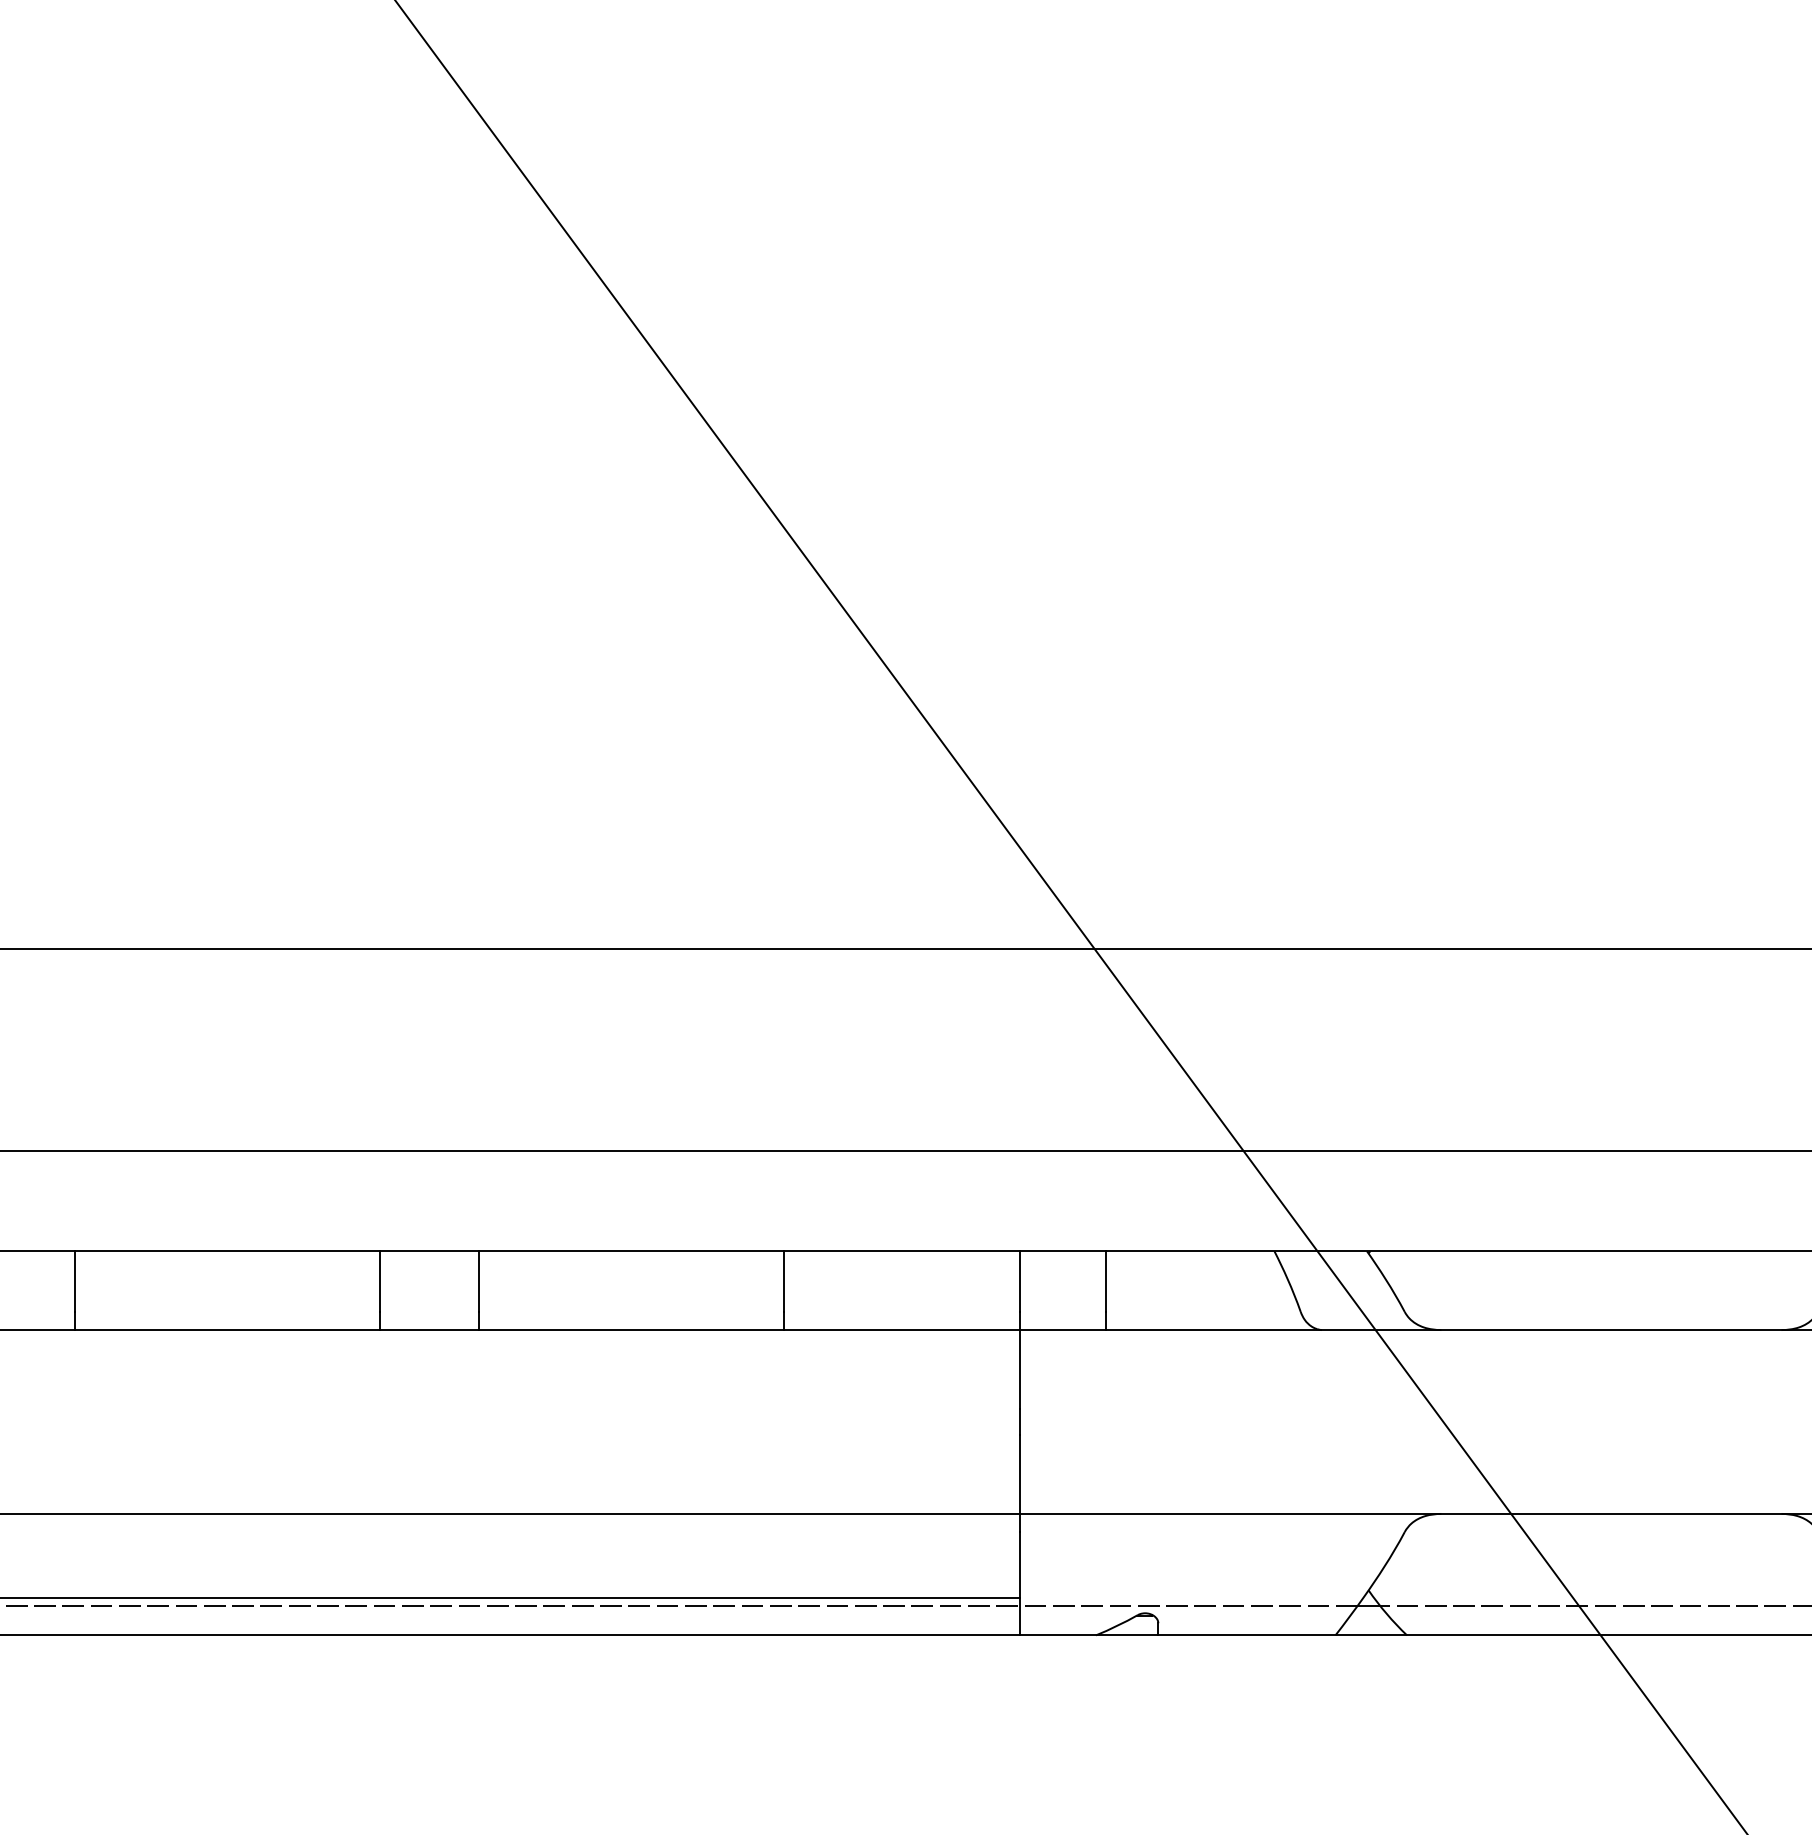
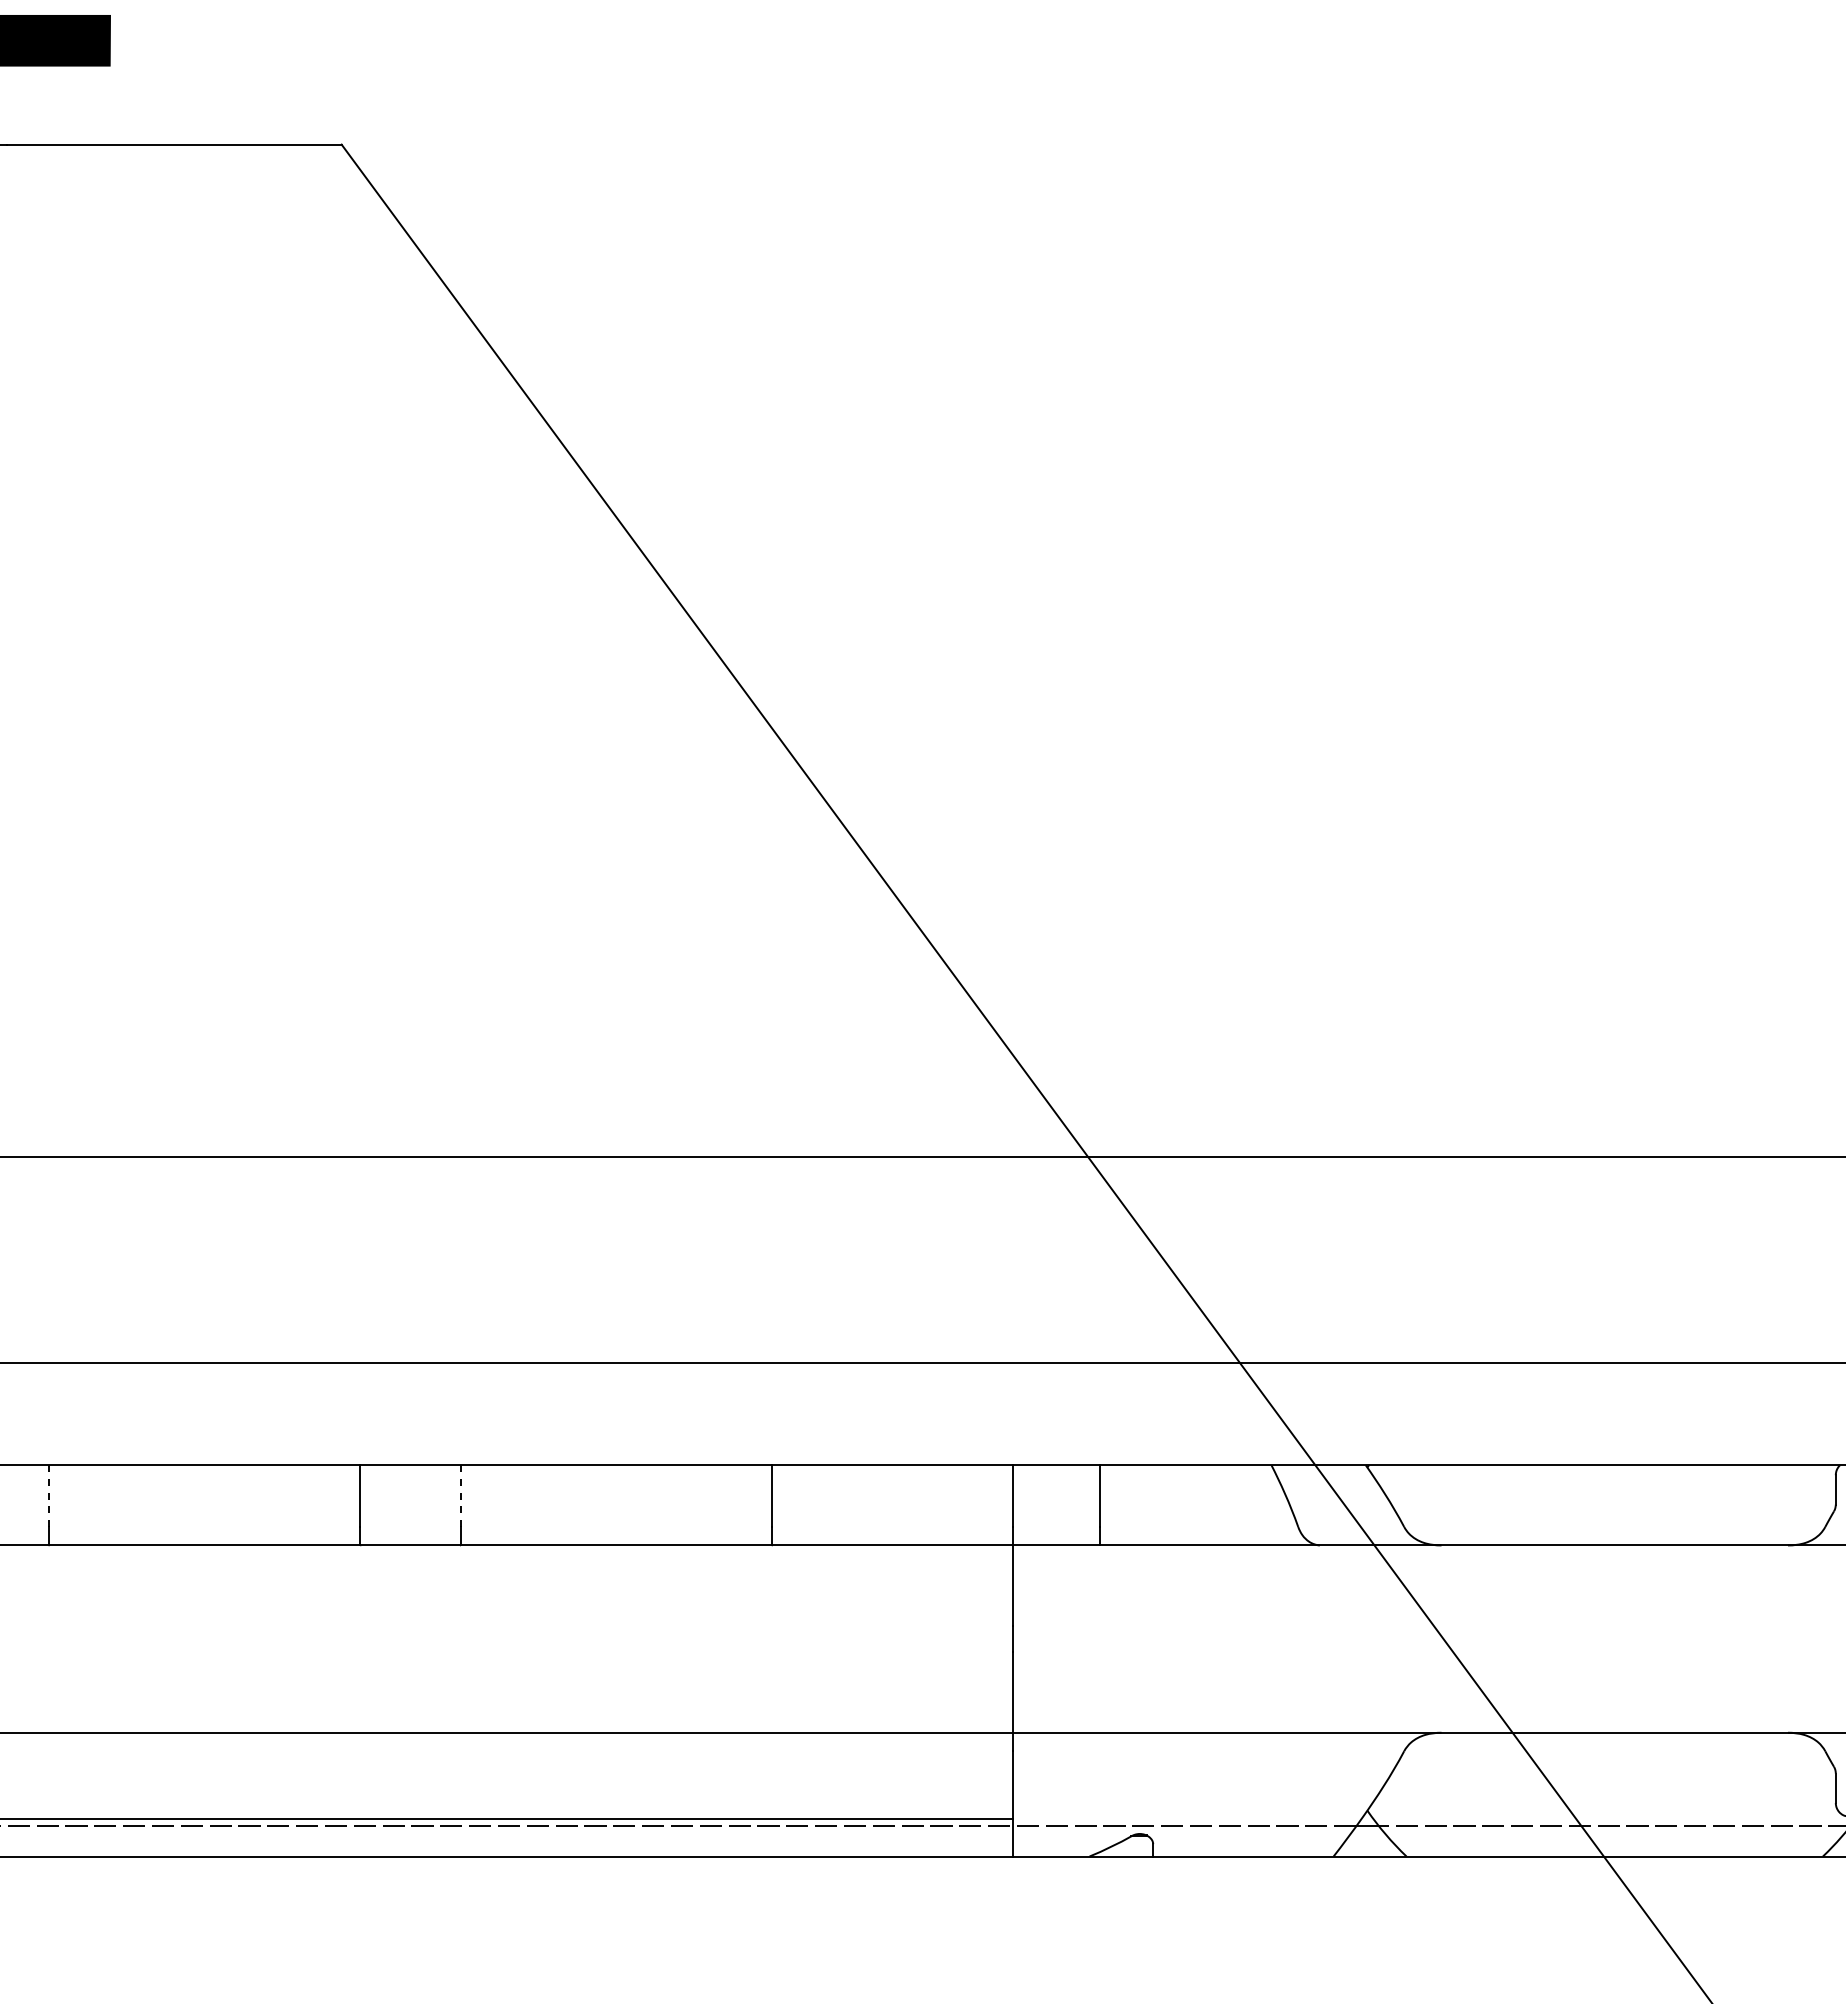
line: (74, 1282) -> (49, 1496), solid -> dashed
line: (478, 1282) -> (460, 1496), solid -> dashed

